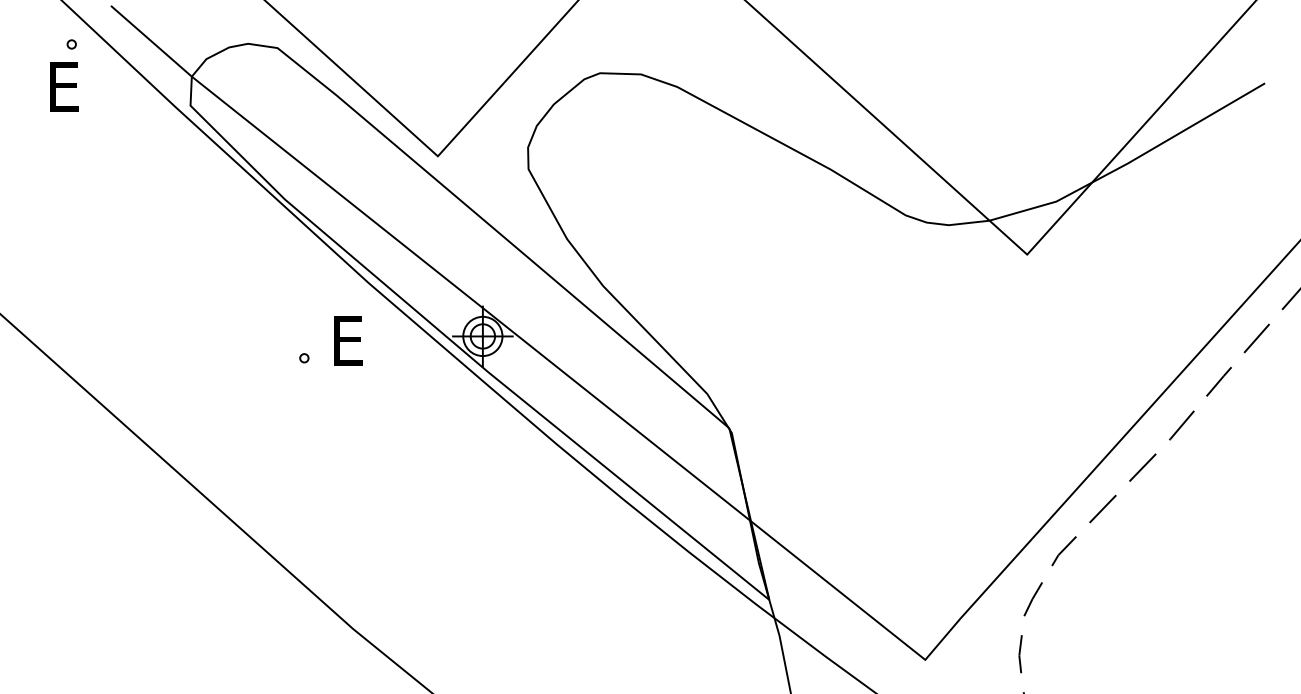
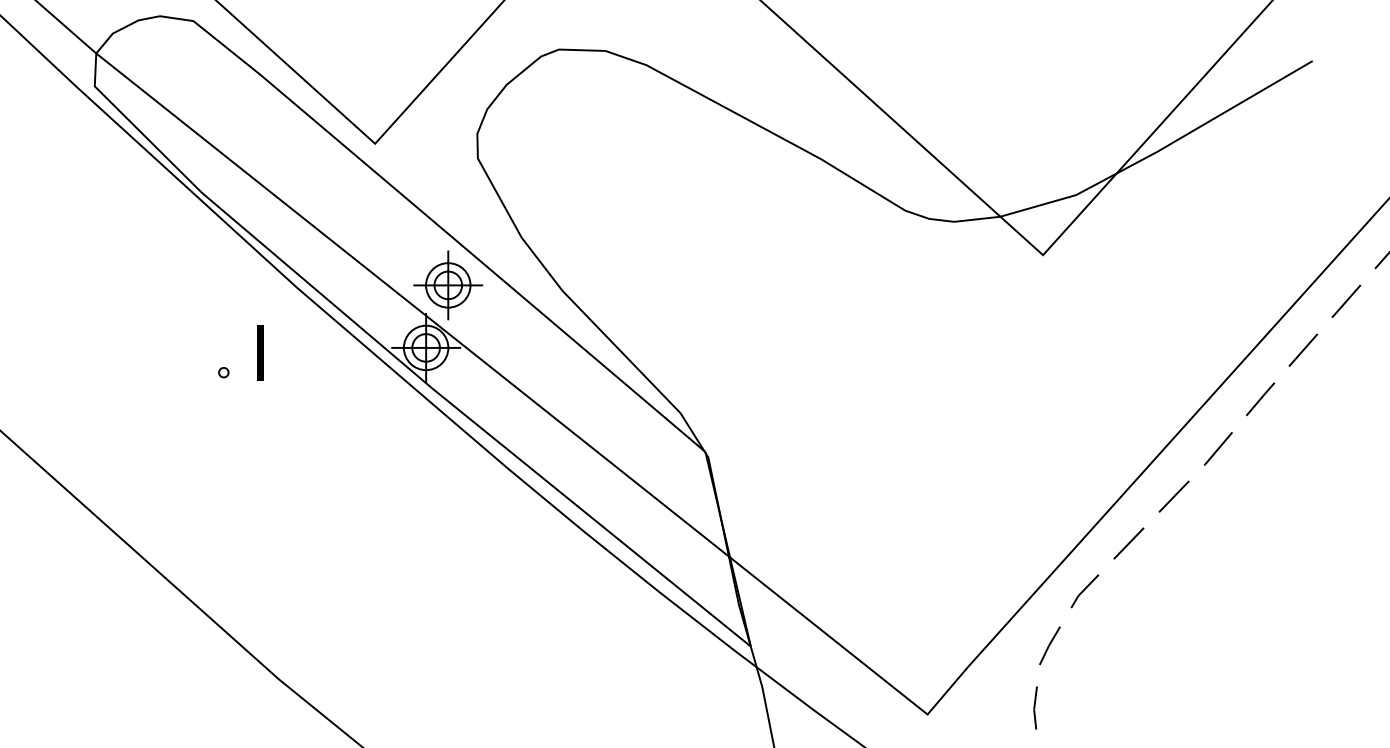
part: (502, 280) -> (448, 284), added
text: (351, 340) -> (277, 352), E -> I

